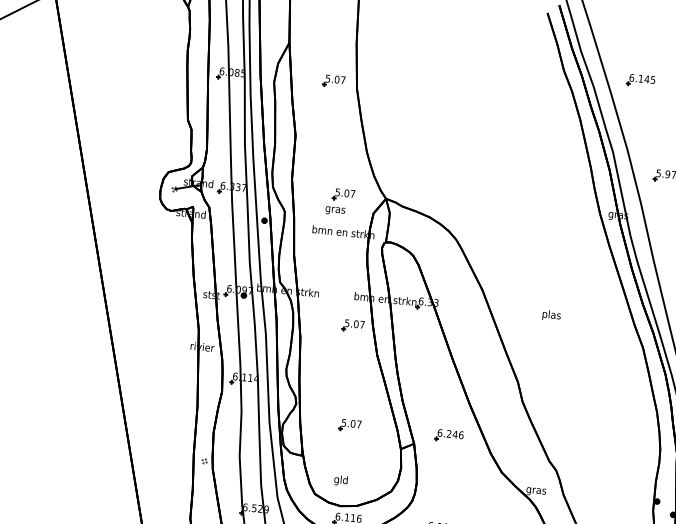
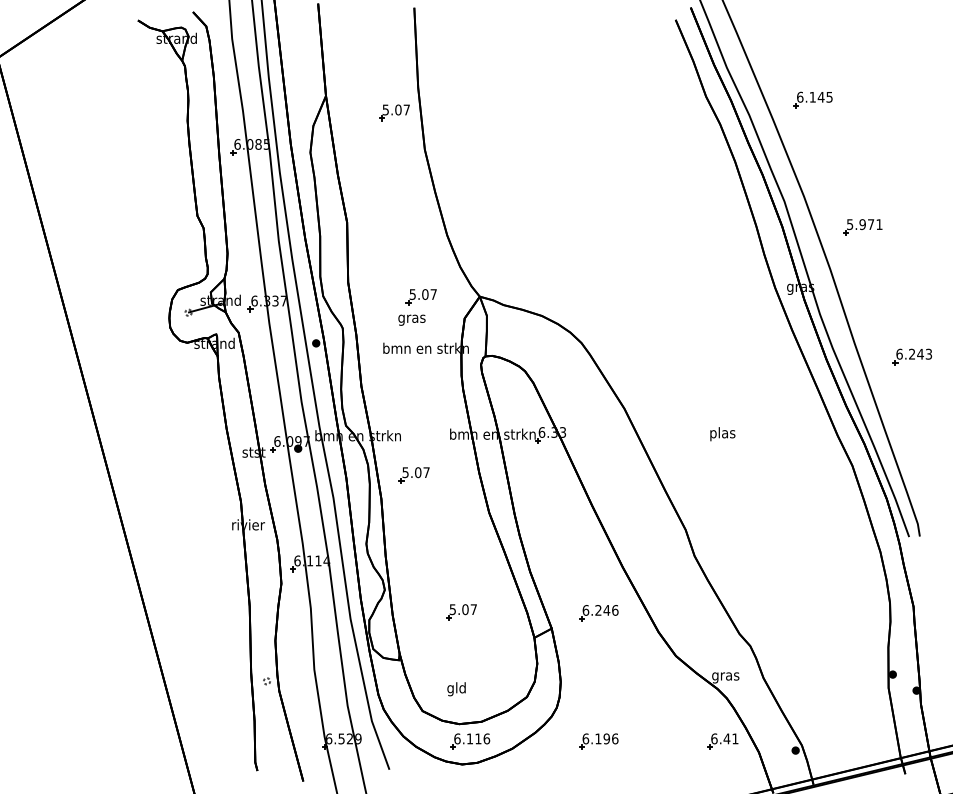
part: (334, 81) -> (394, 112), moved
part: (352, 325) -> (413, 475), moved

